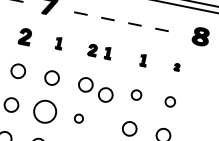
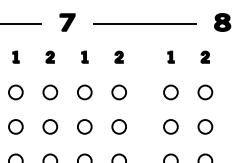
line: (125, 22) -> (145, 23), dashed -> solid
part: (24, 35) -> (49, 56), size x0.71
part: (107, 52) -> (134, 56), removed
part: (176, 66) -> (204, 56), size x1.67
part: (105, 95) -> (140, 98), removed
part: (136, 95) -> (170, 92), size x1.43
part: (170, 101) -> (205, 92), size x1.43
part: (45, 111) -> (84, 126), size x0.62
part: (78, 118) -> (118, 126), size x1.67

